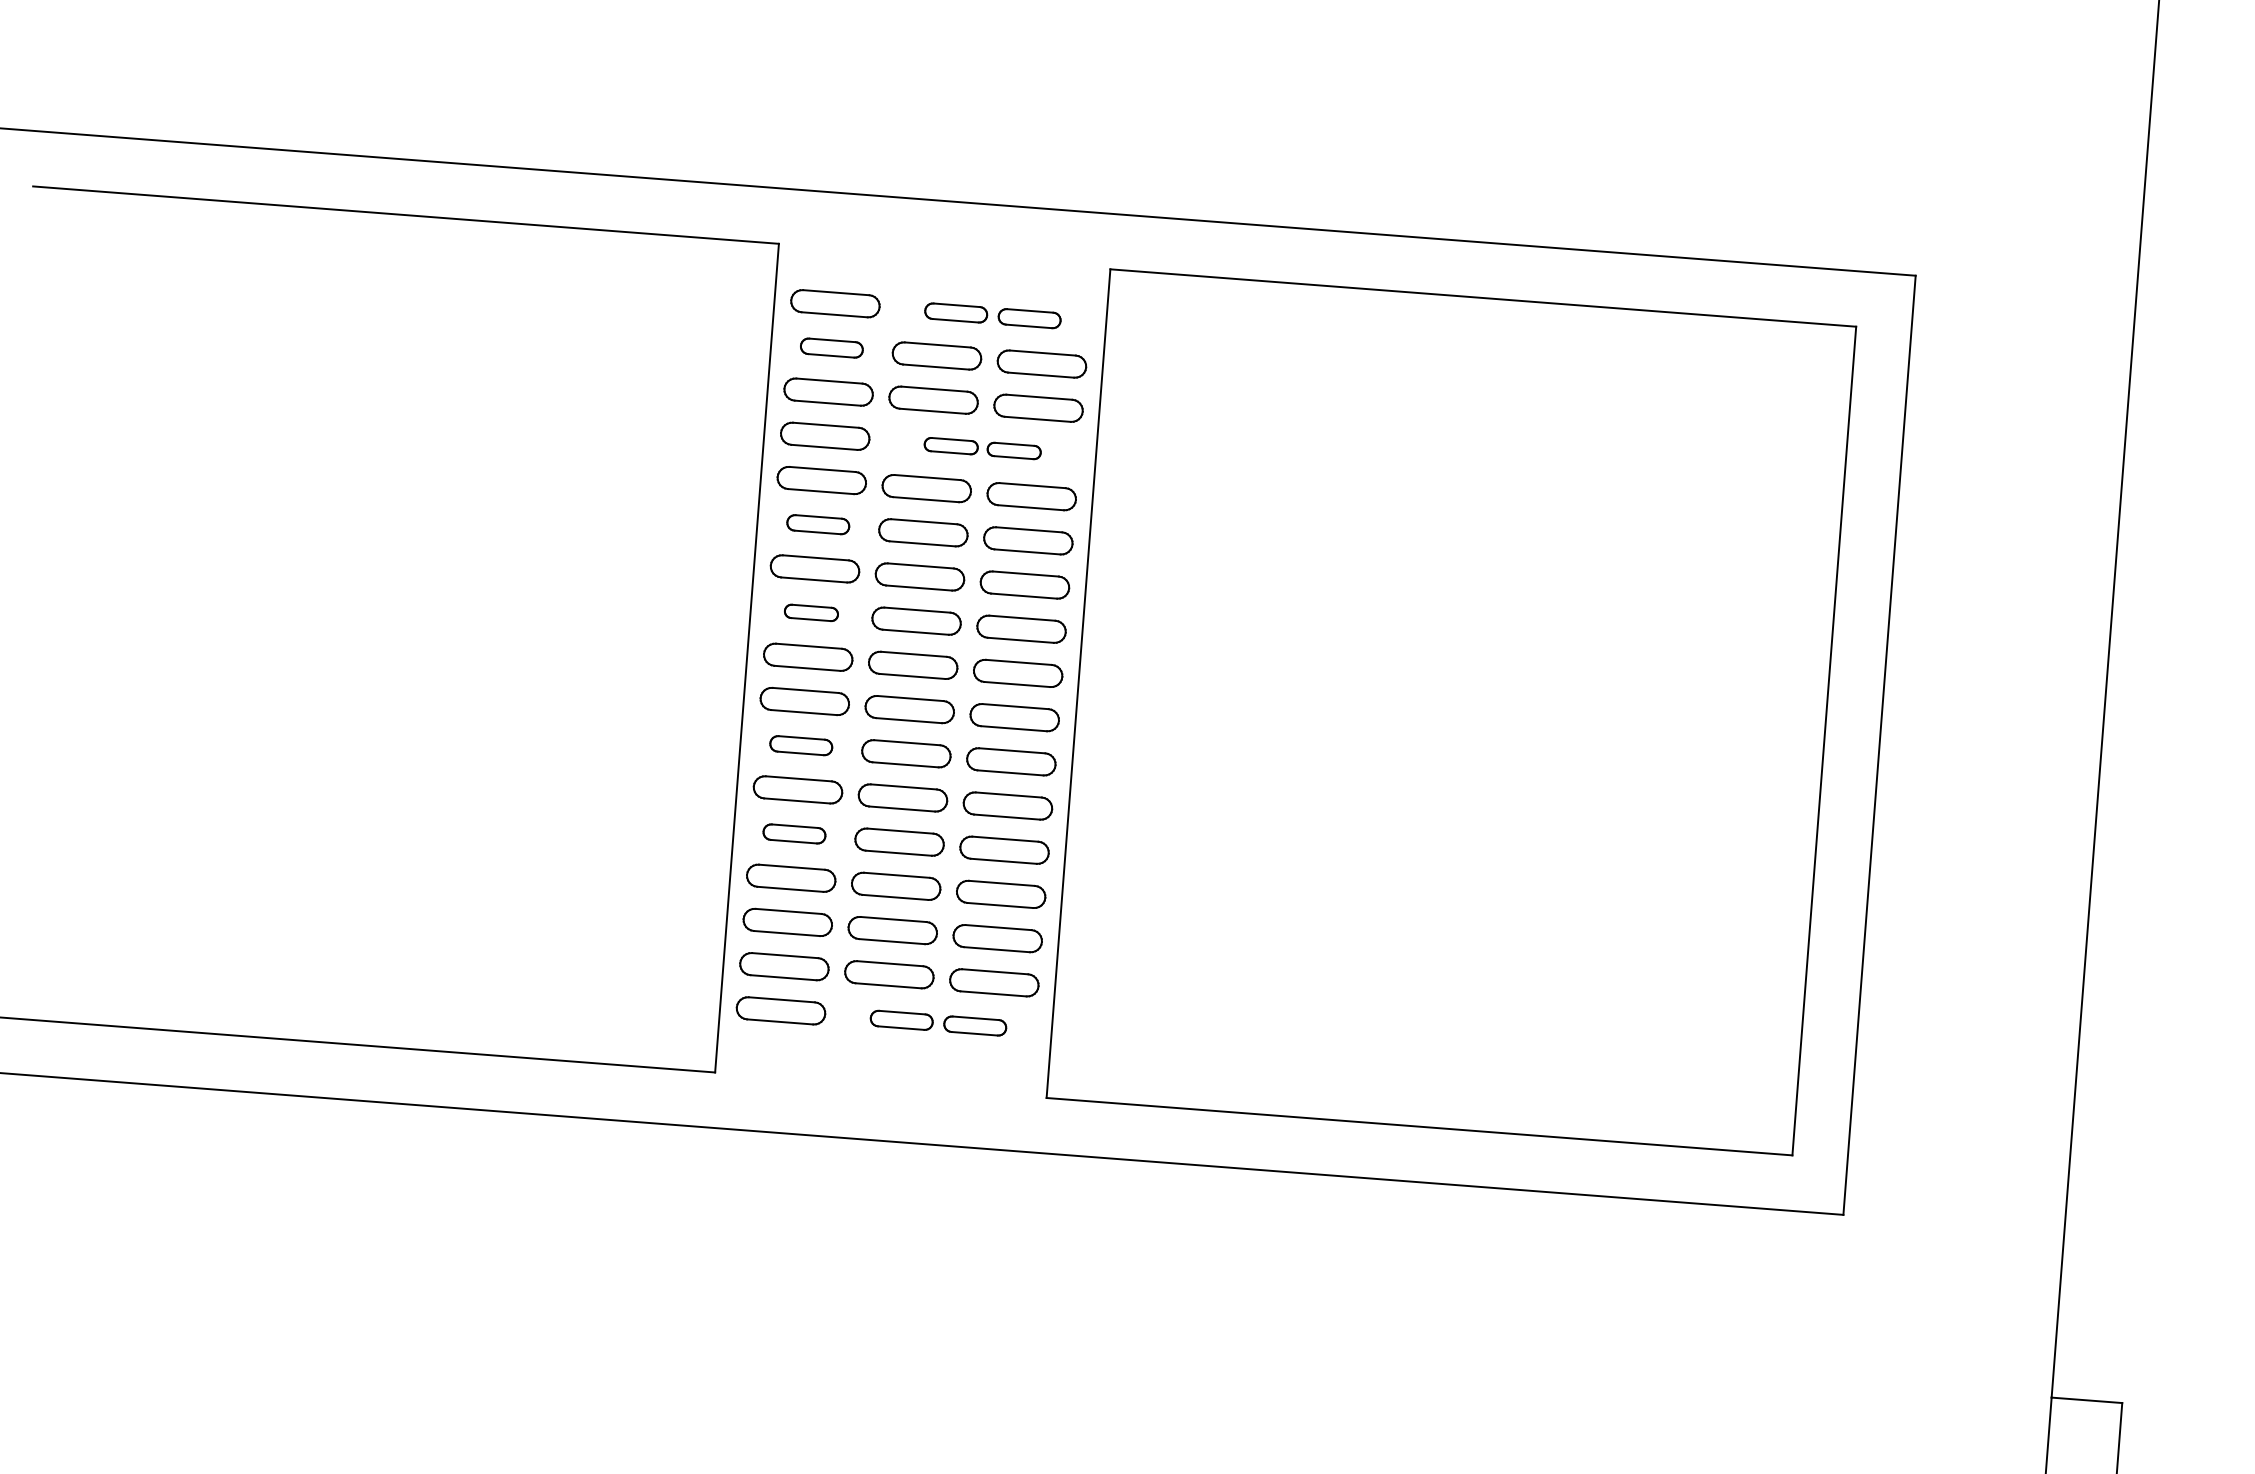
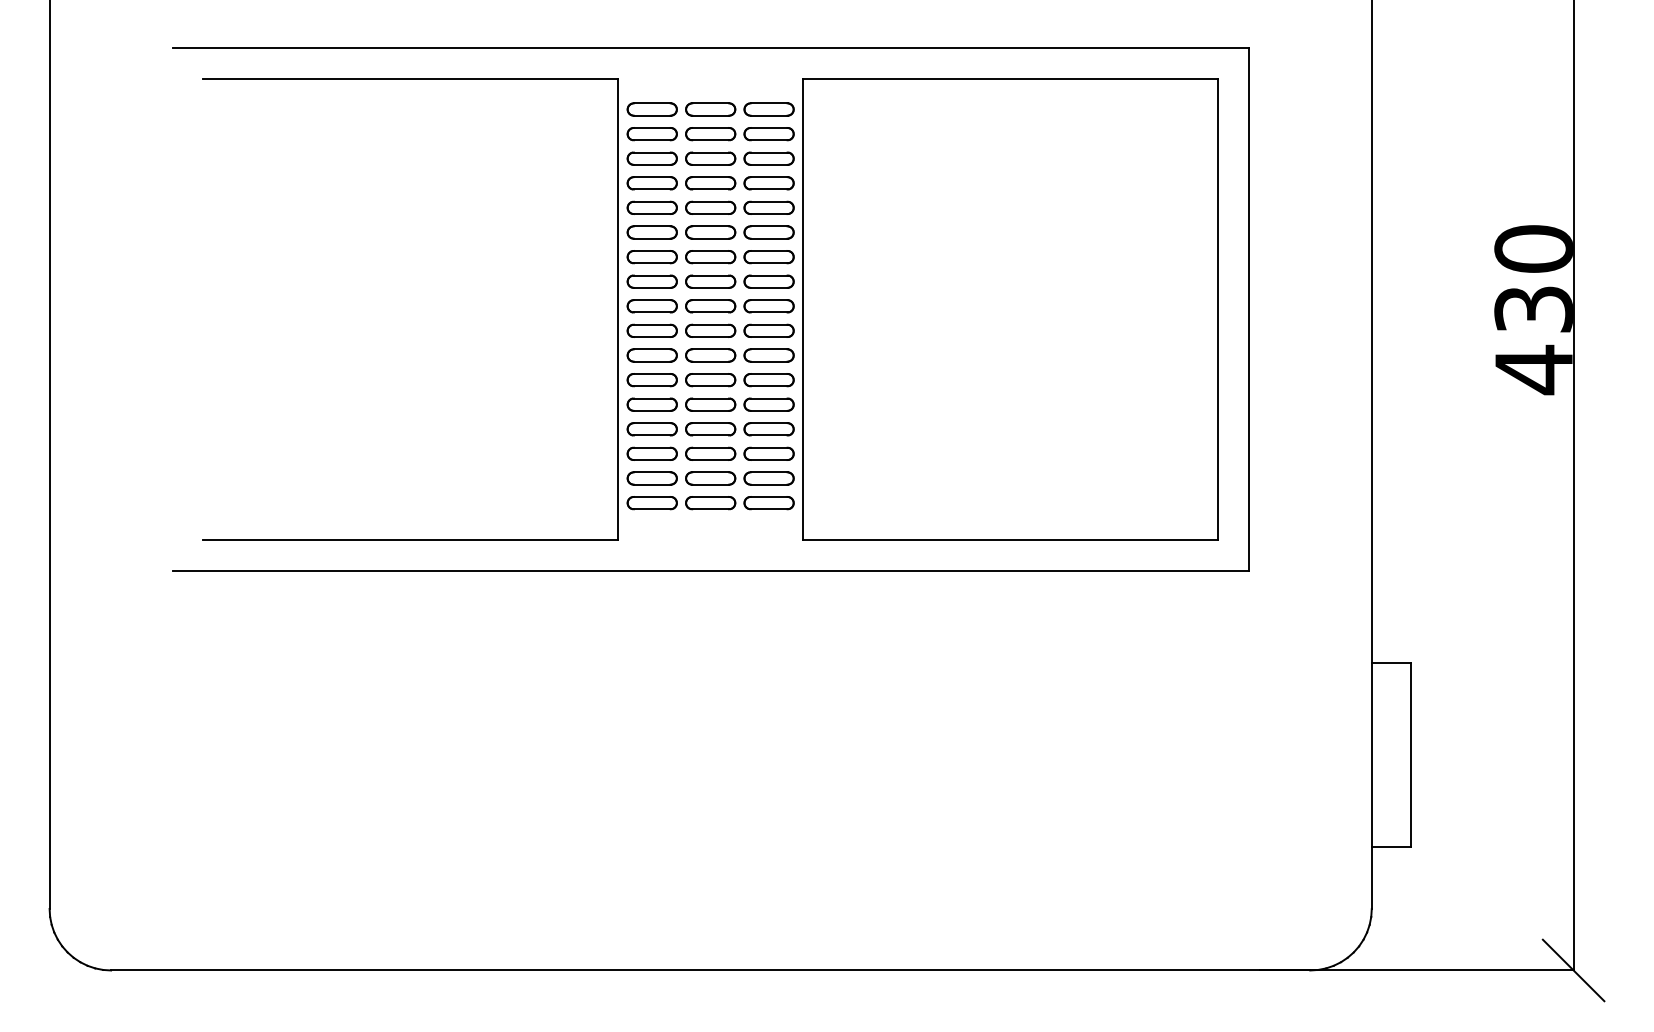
part: (992, 315) -> (739, 109), size x1.43
part: (830, 348) -> (651, 134), size x1.43
part: (981, 448) -> (739, 183), size x1.67
part: (817, 524) -> (651, 232), size x1.43
part: (810, 612) -> (651, 281), size x1.67
part: (800, 745) -> (651, 355), size x1.43
part: (793, 833) -> (651, 404), size x1.43
part: (937, 1023) -> (739, 503), size x1.43

